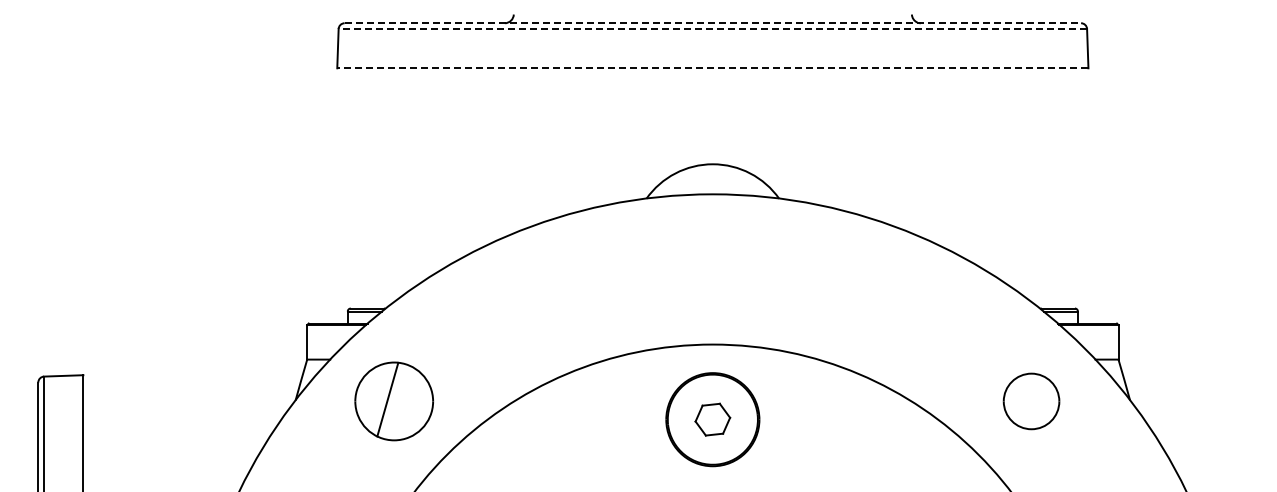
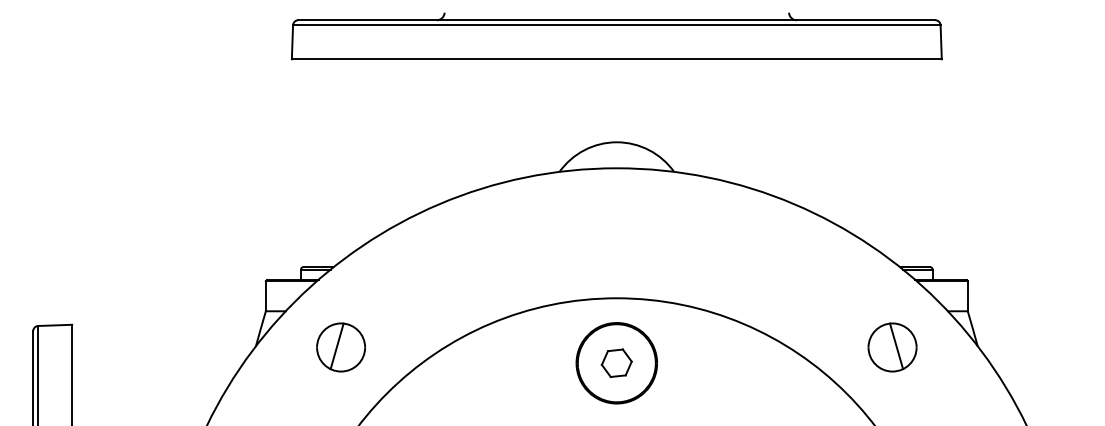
line: (713, 23) -> (617, 20), dashed -> solid
line: (712, 29) -> (616, 25), dashed -> solid
line: (712, 68) -> (616, 59), dashed -> solid
line: (1035, 399) -> (895, 345), added
part: (393, 401) -> (340, 347), size x0.71

